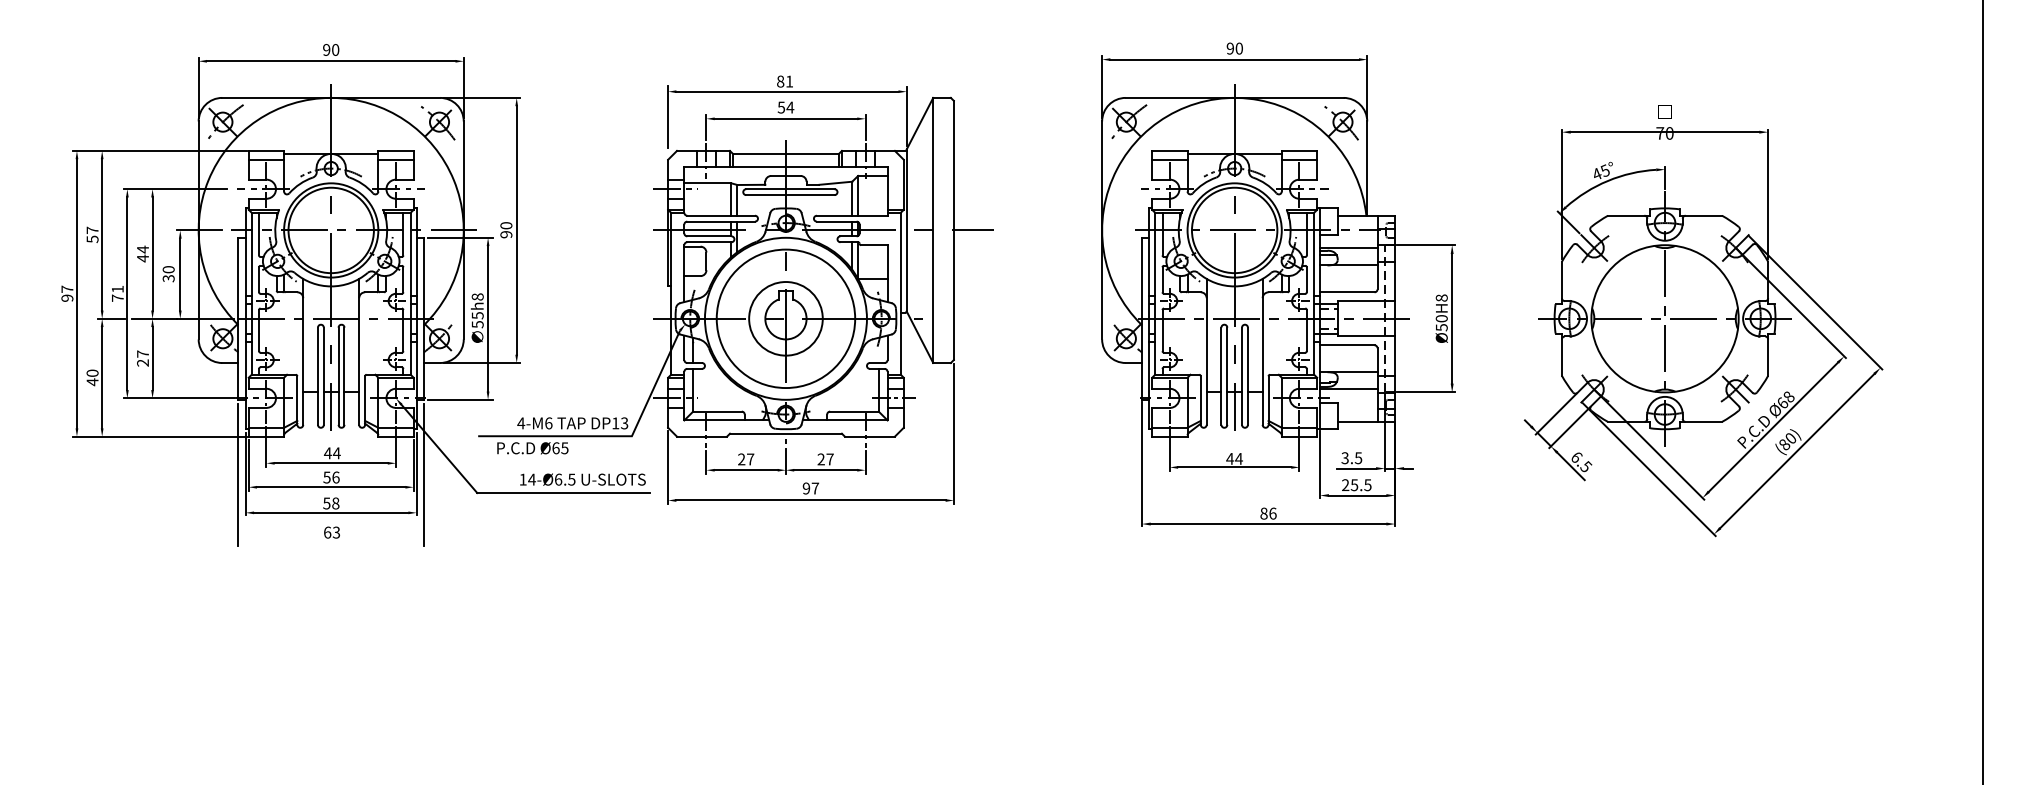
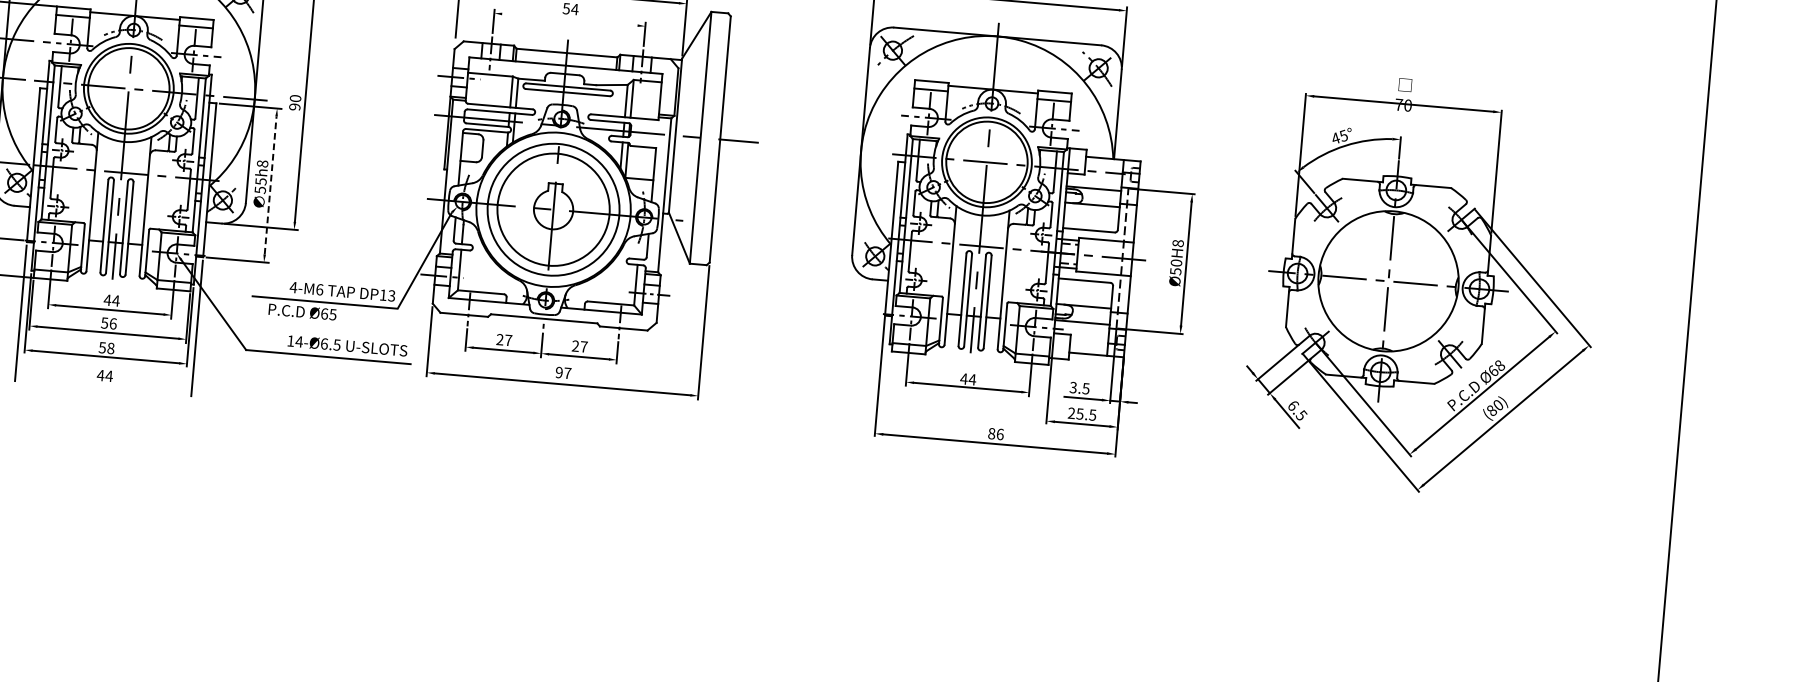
line: (785, 118) -> (569, 19), removed
line: (488, 318) -> (271, 185), solid -> dashed
circle: (785, 318) -> (553, 209), size x1.6
text: (331, 532) -> (104, 375), 63 -> 44

